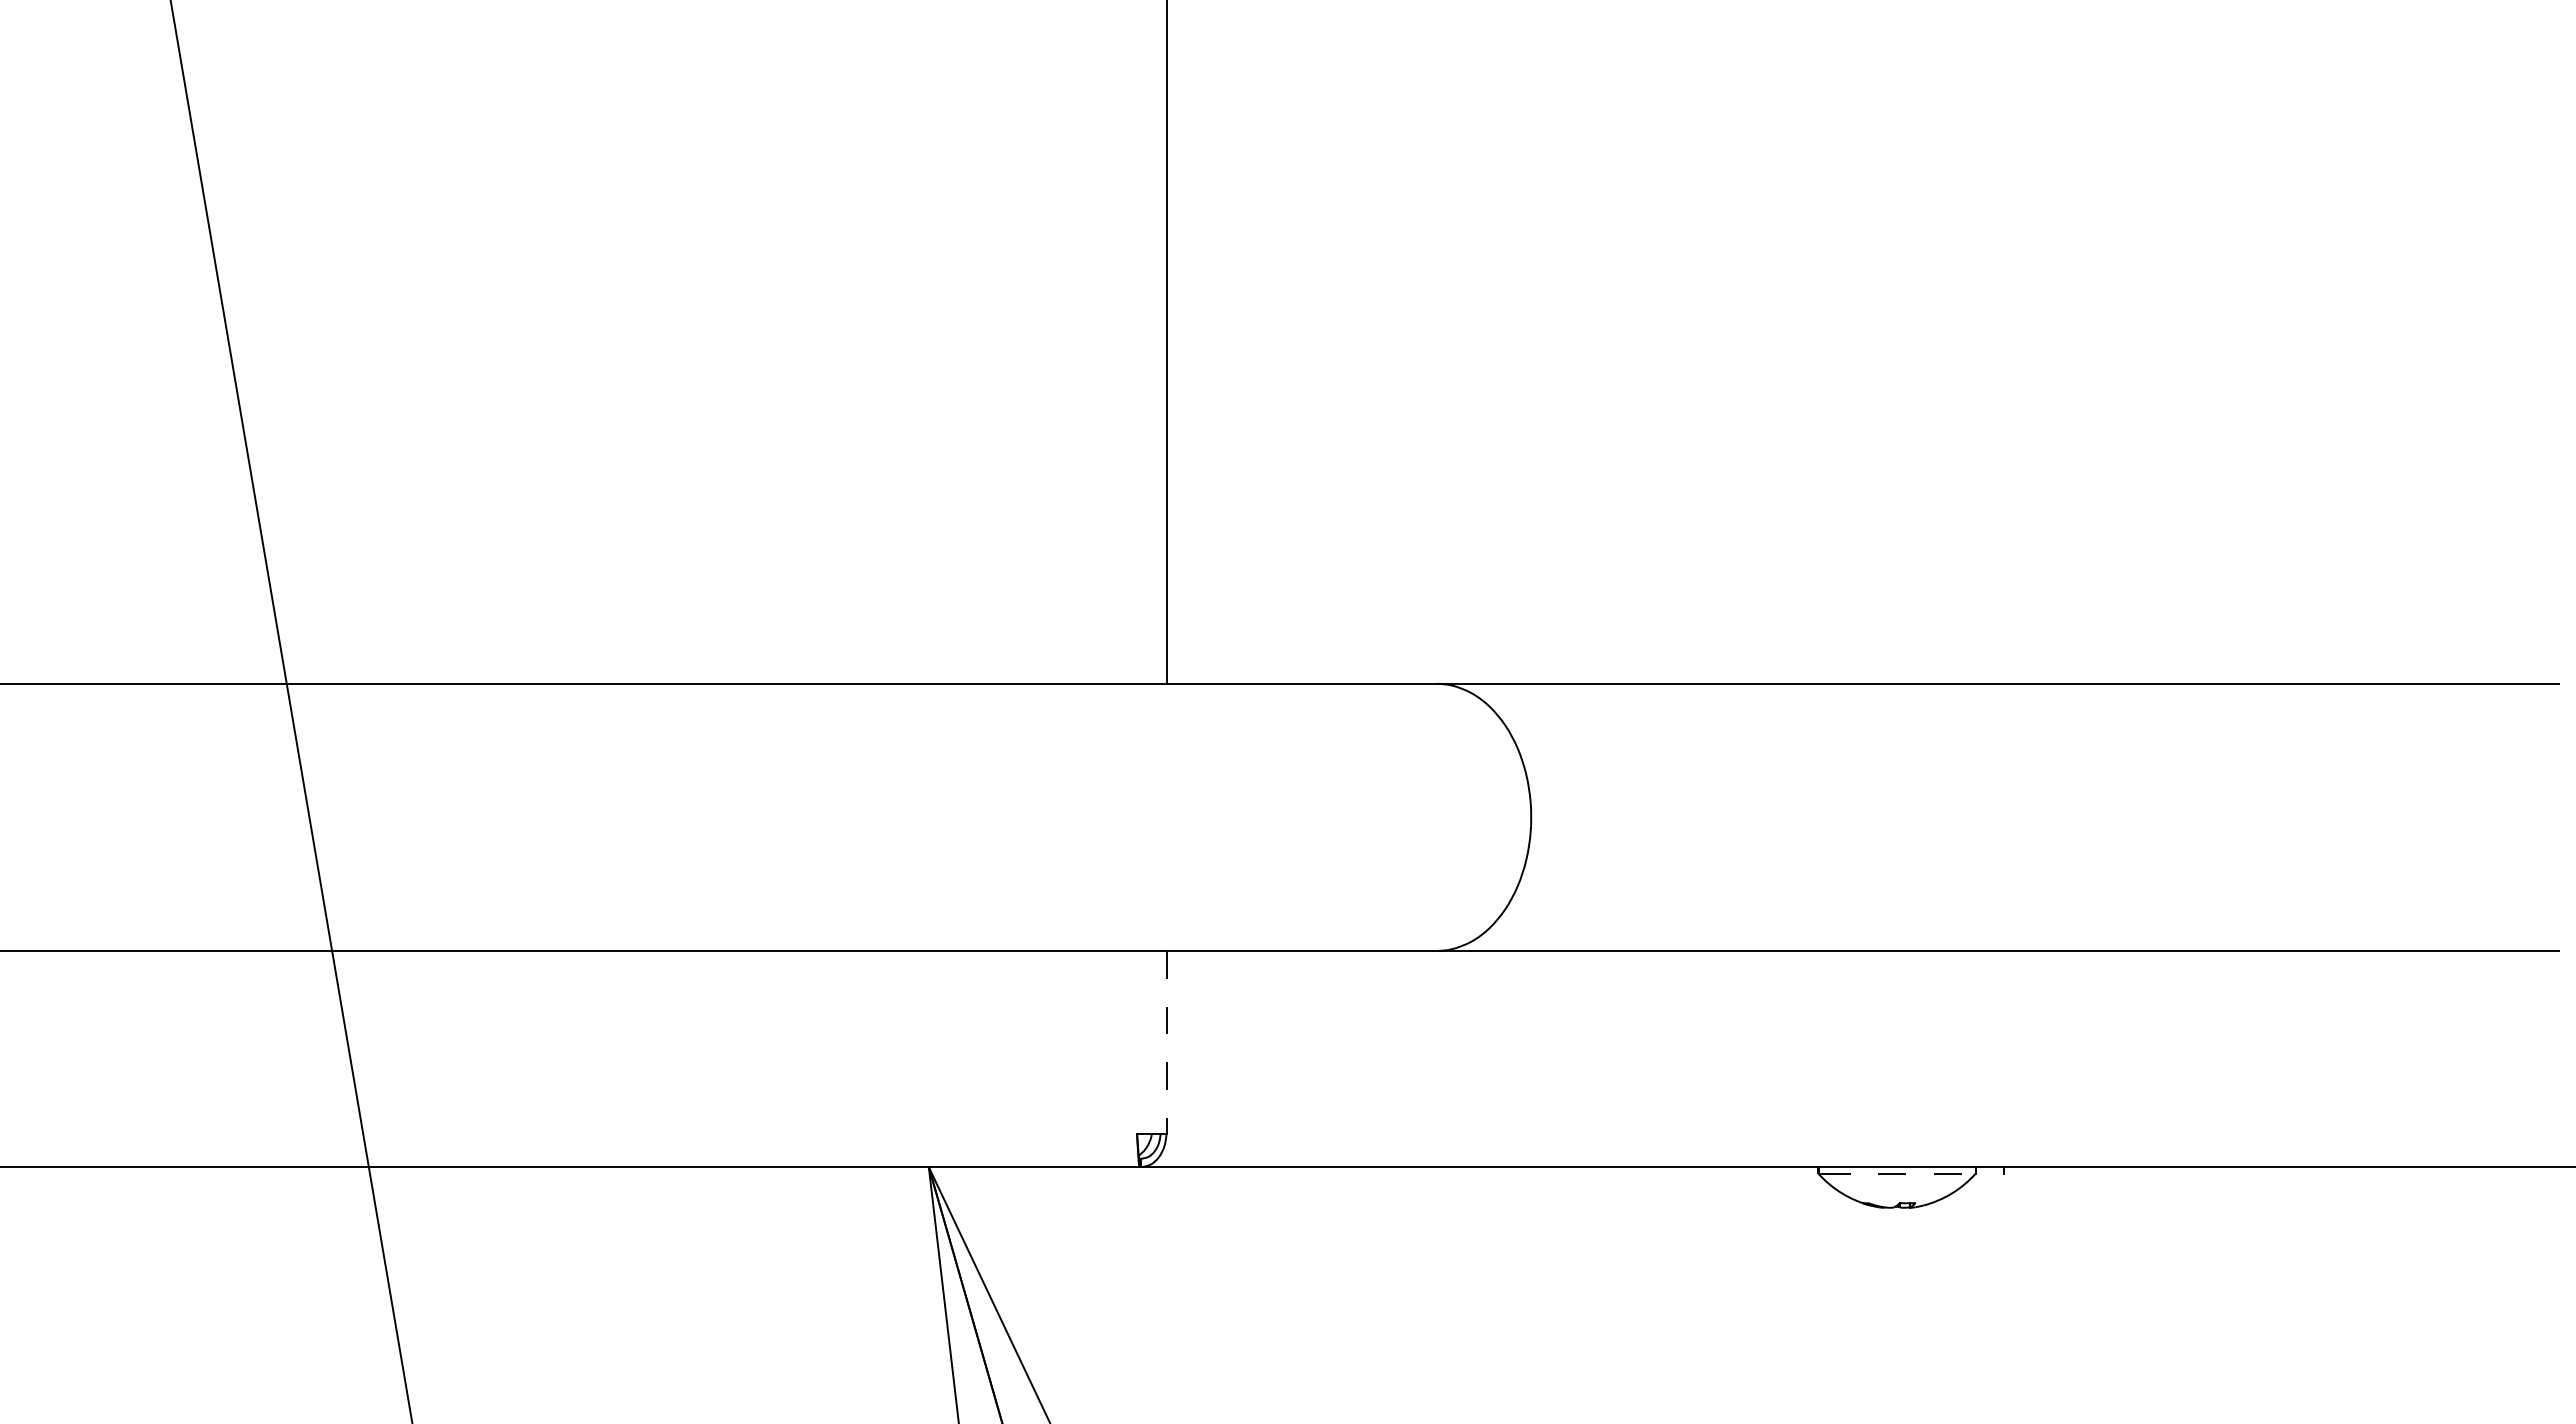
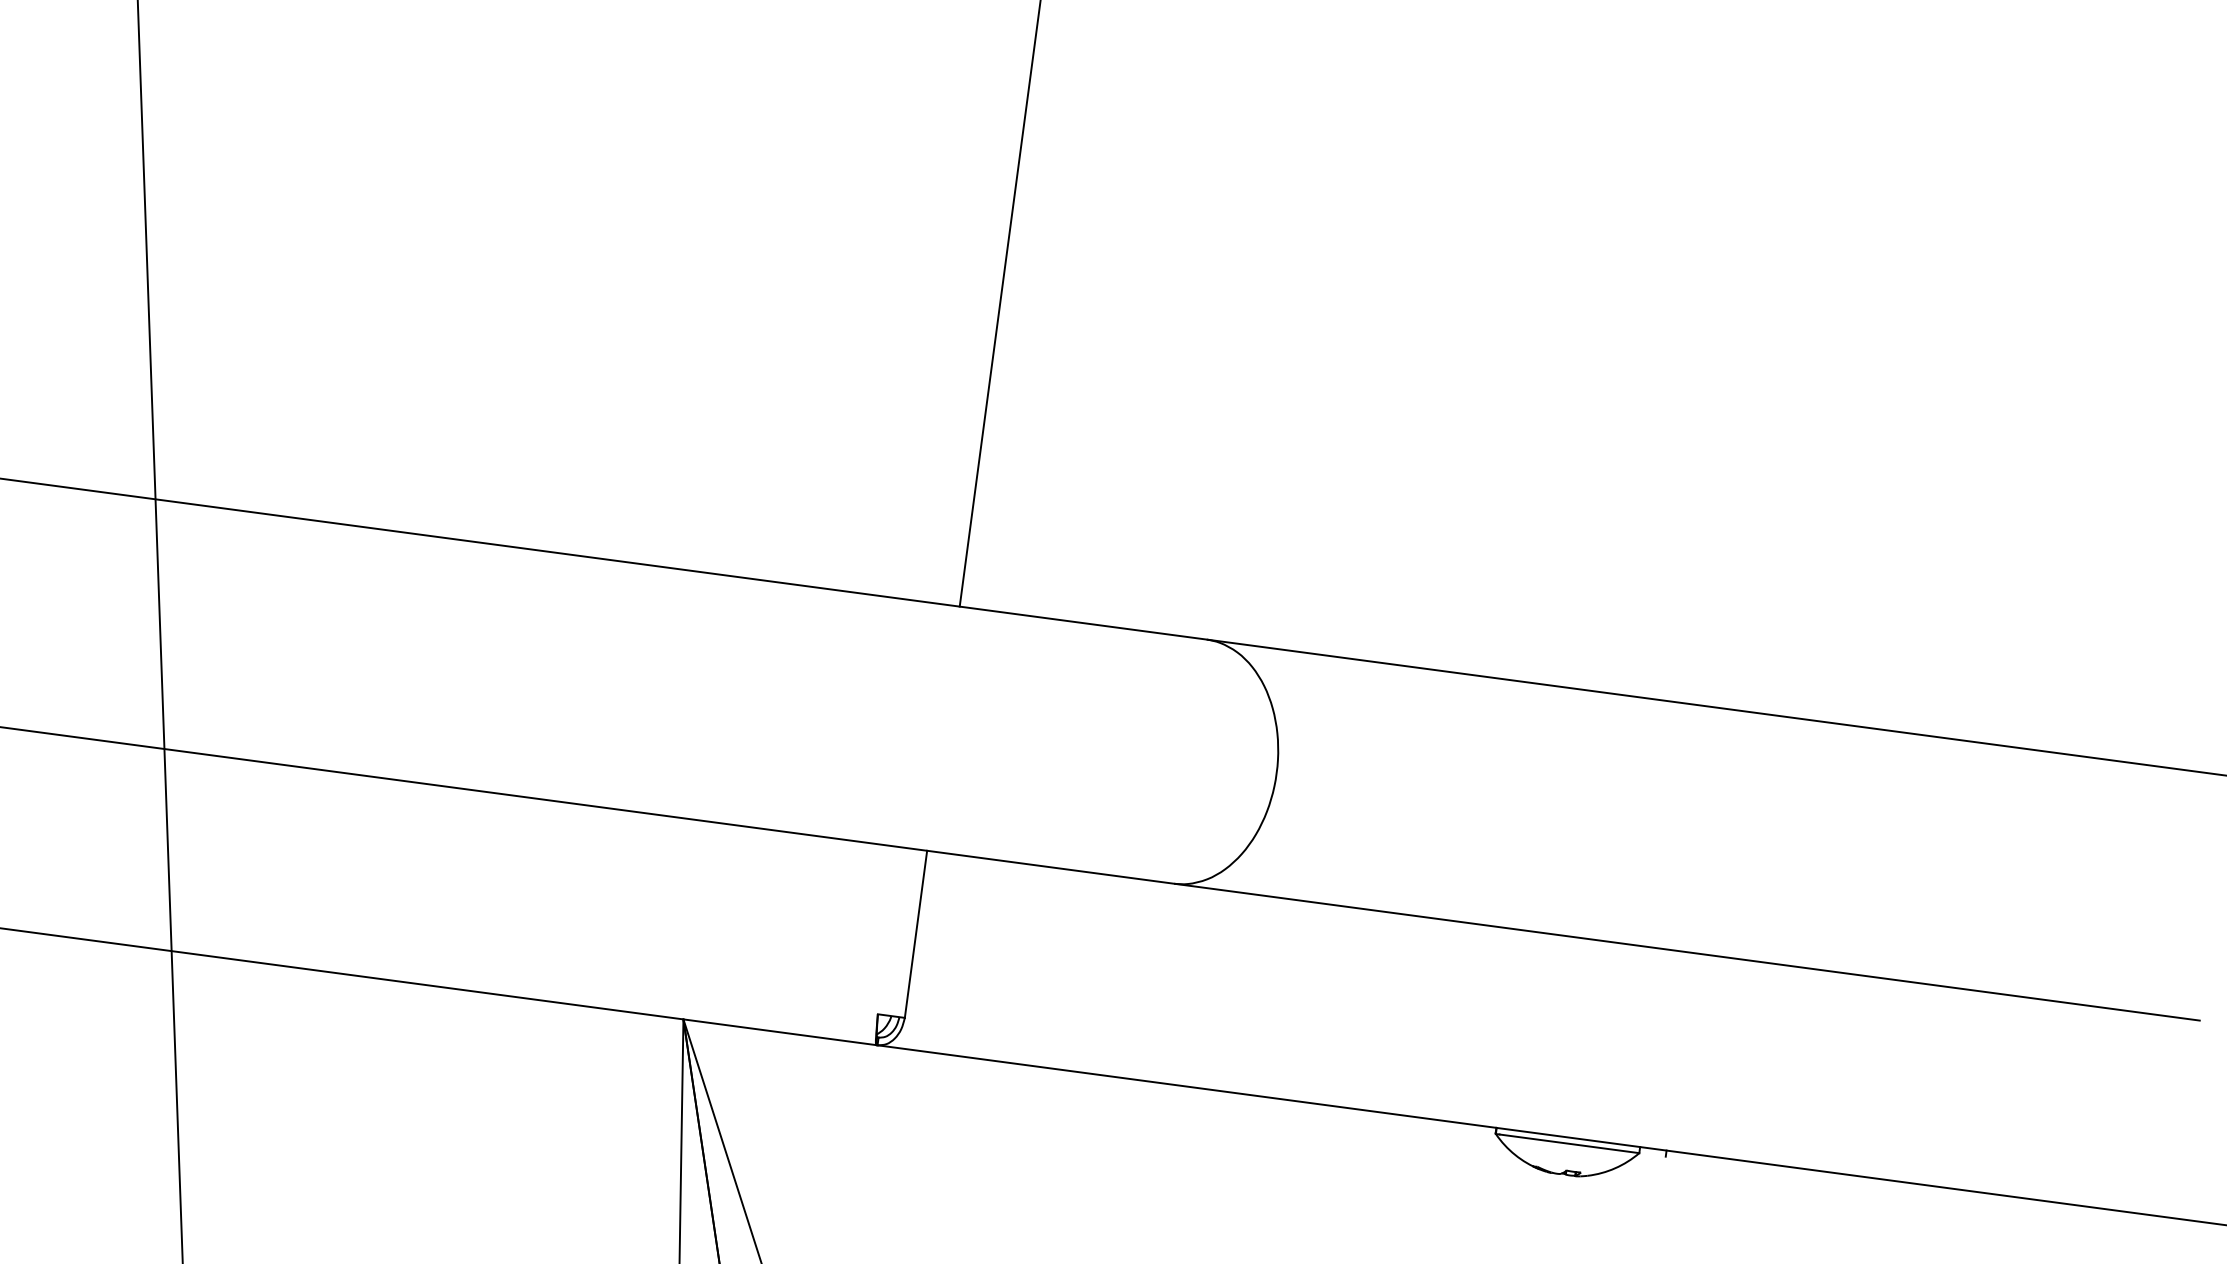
line: (1166, 1042) -> (915, 934), dashed -> solid
line: (1899, 1173) -> (1569, 1143), dashed -> solid

